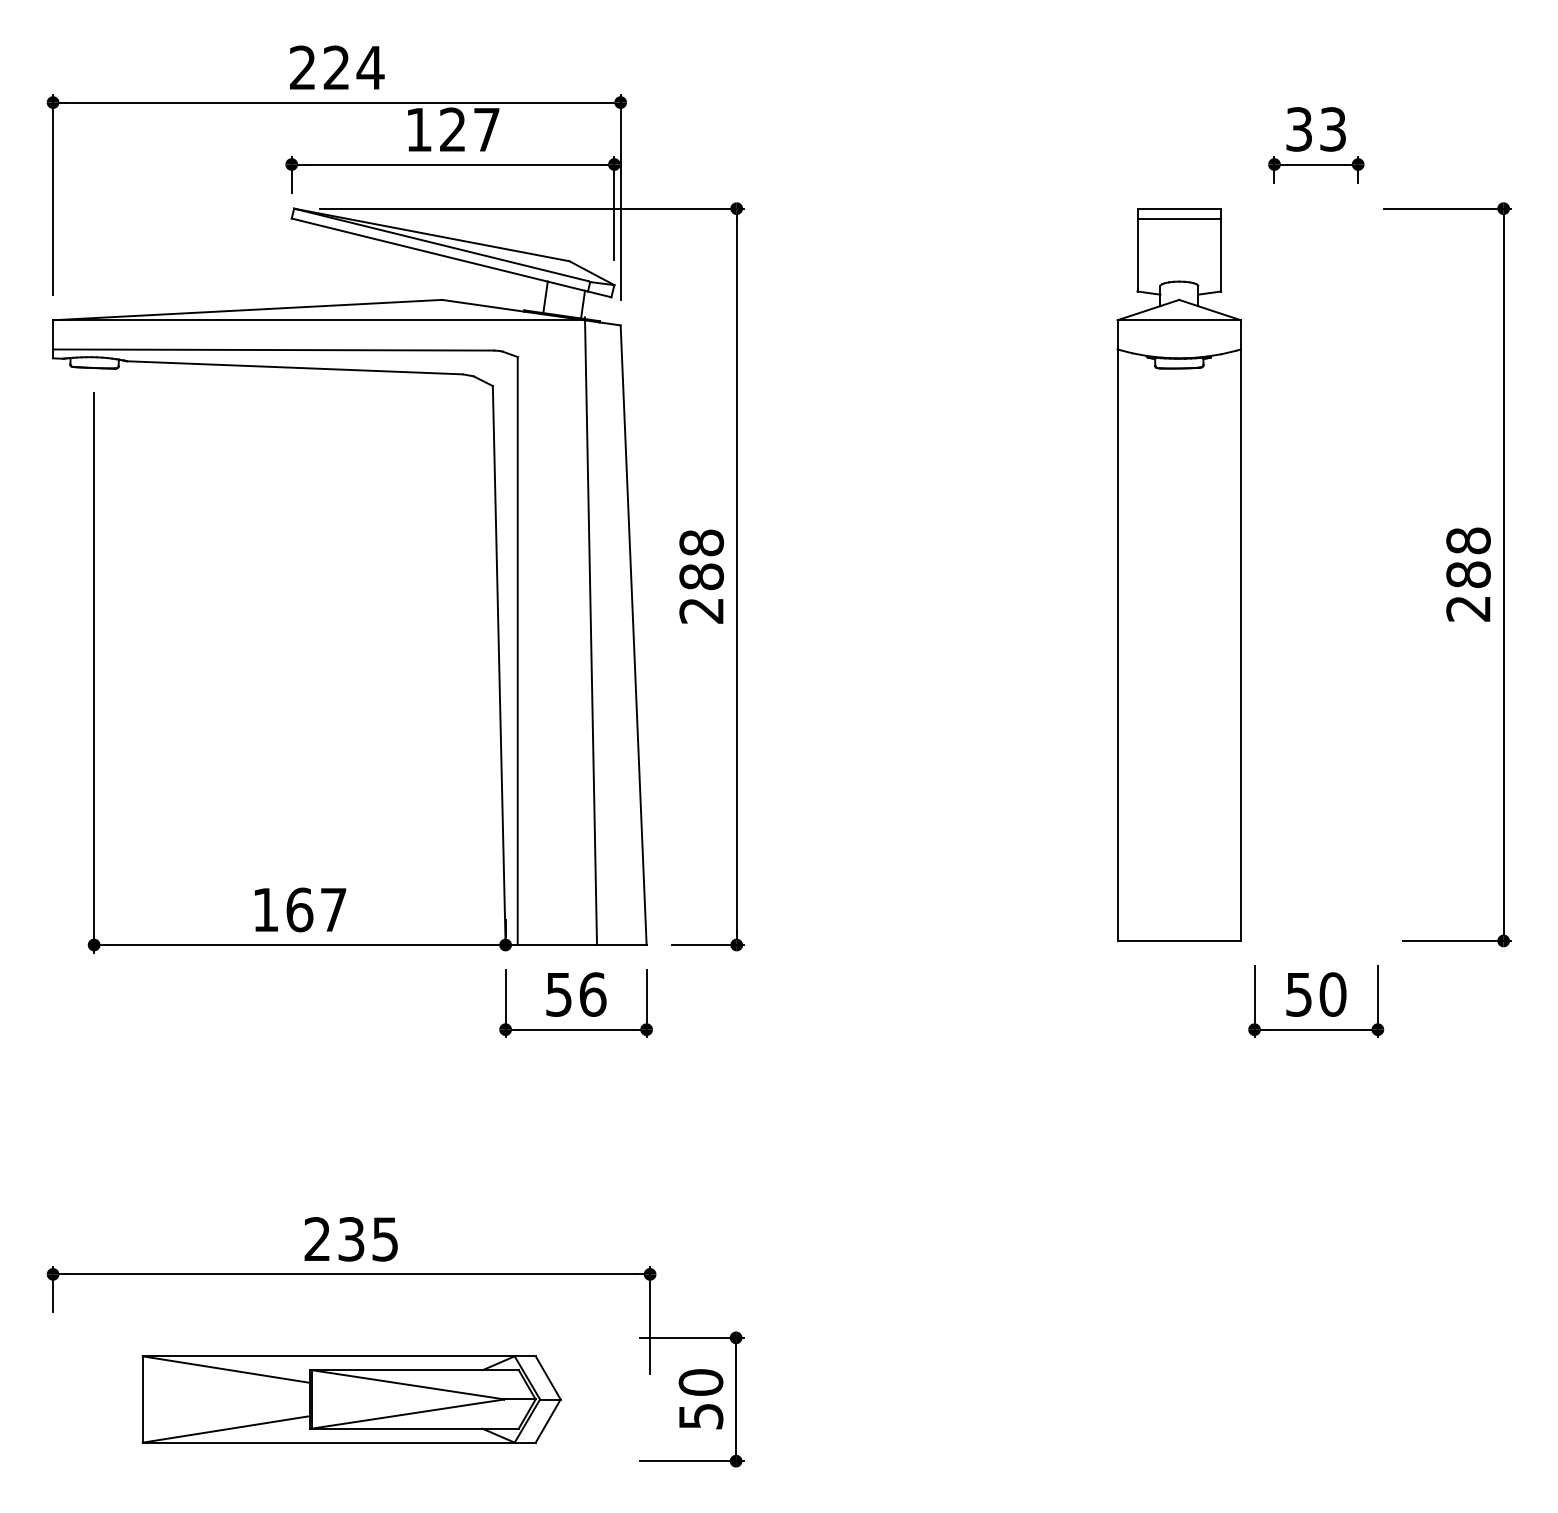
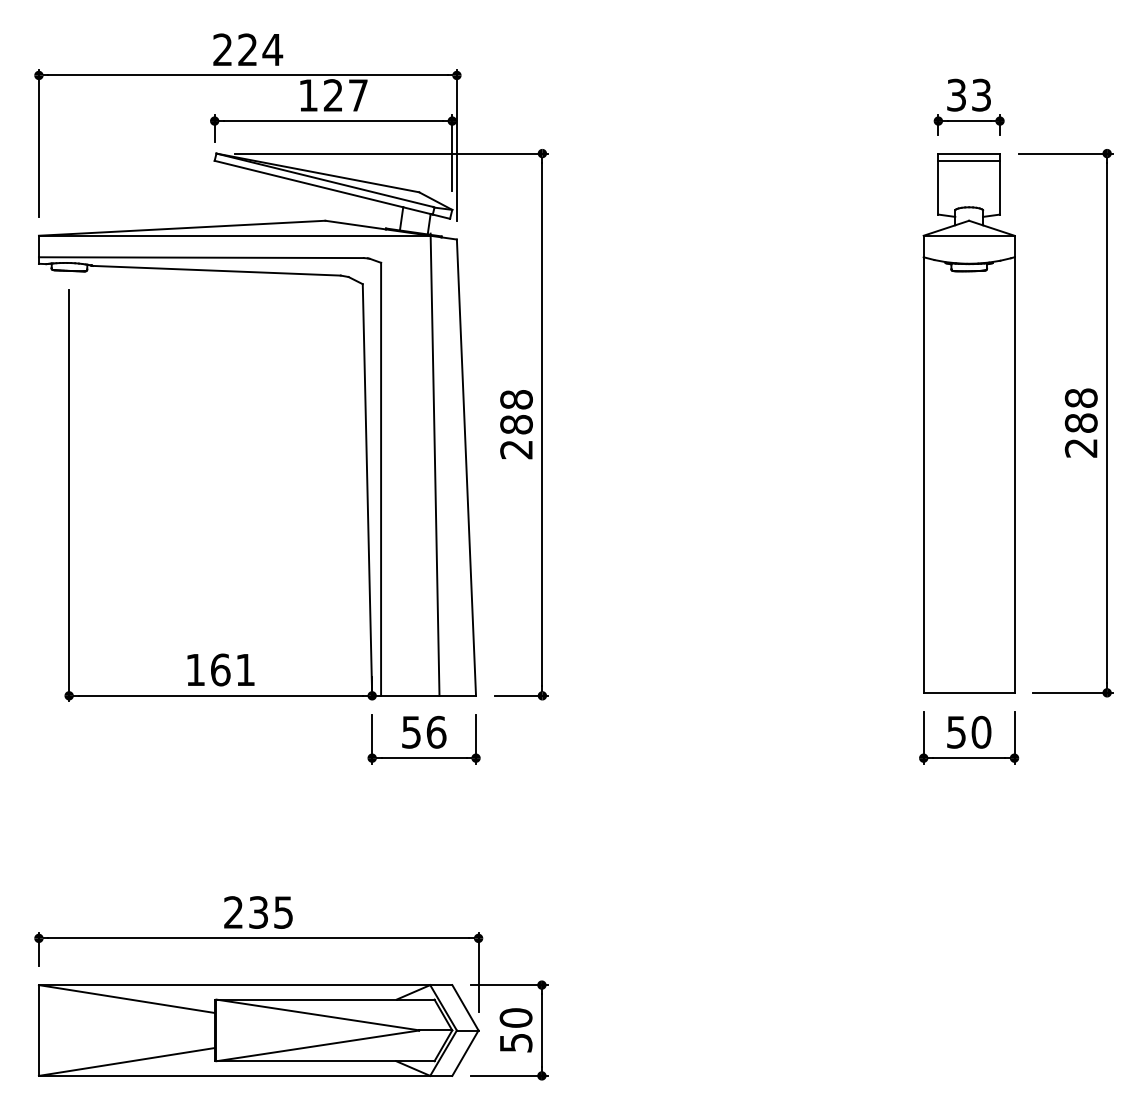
part: (1178, 574) -> (968, 422), moved
text: (333, 909) -> (245, 669), 167 -> 161
part: (351, 1399) -> (258, 1030), size x1.43

